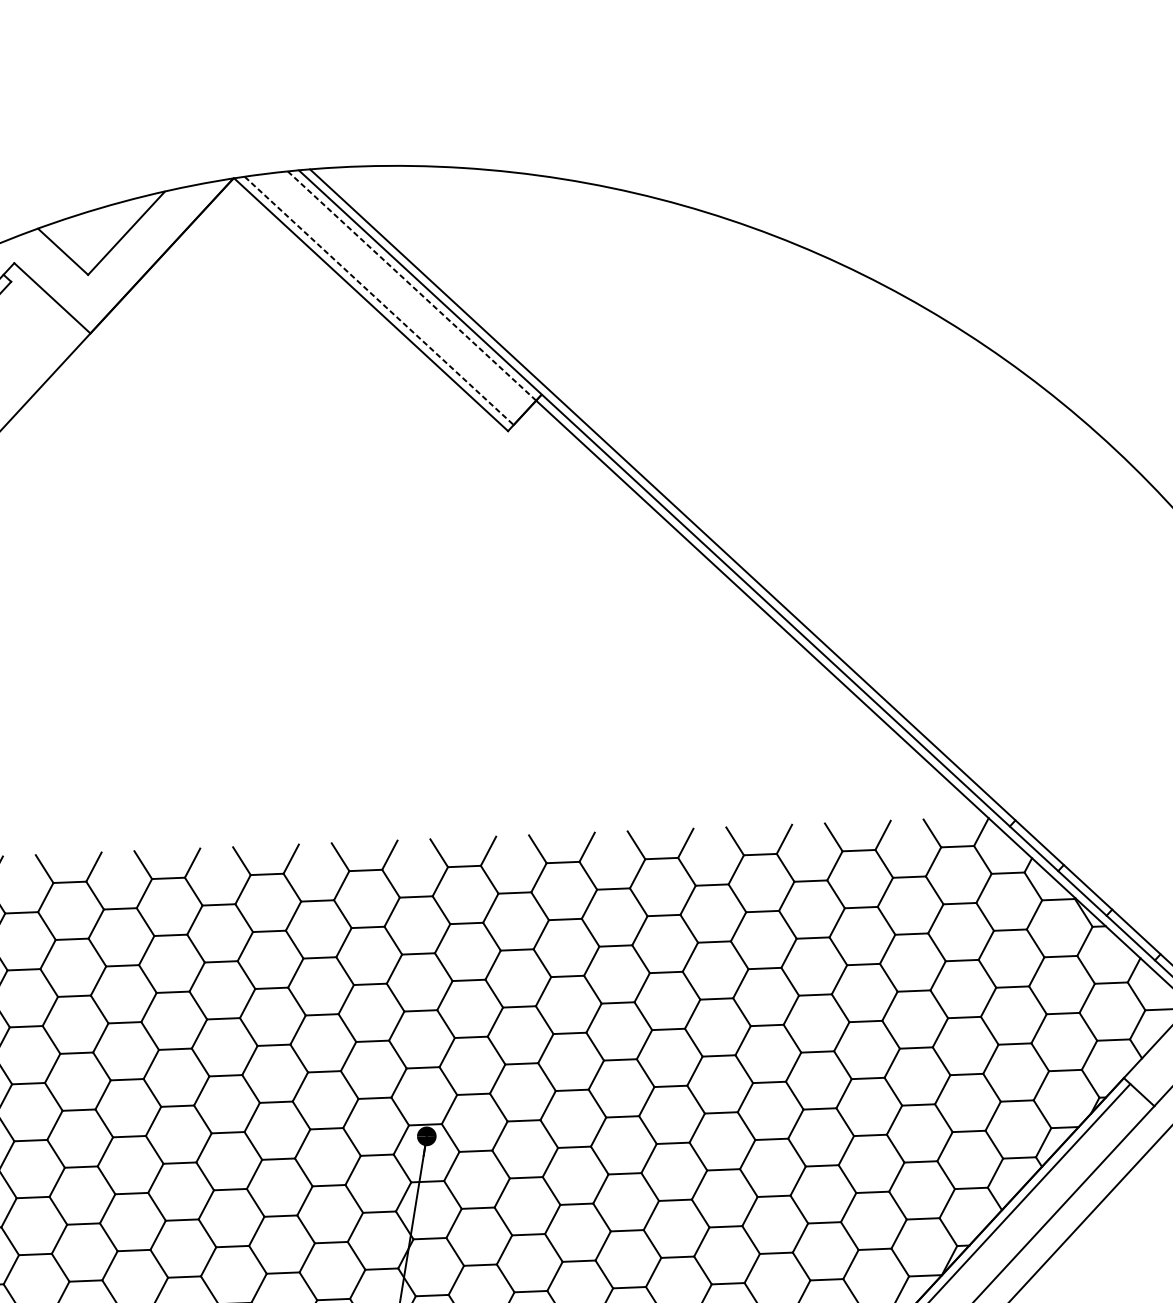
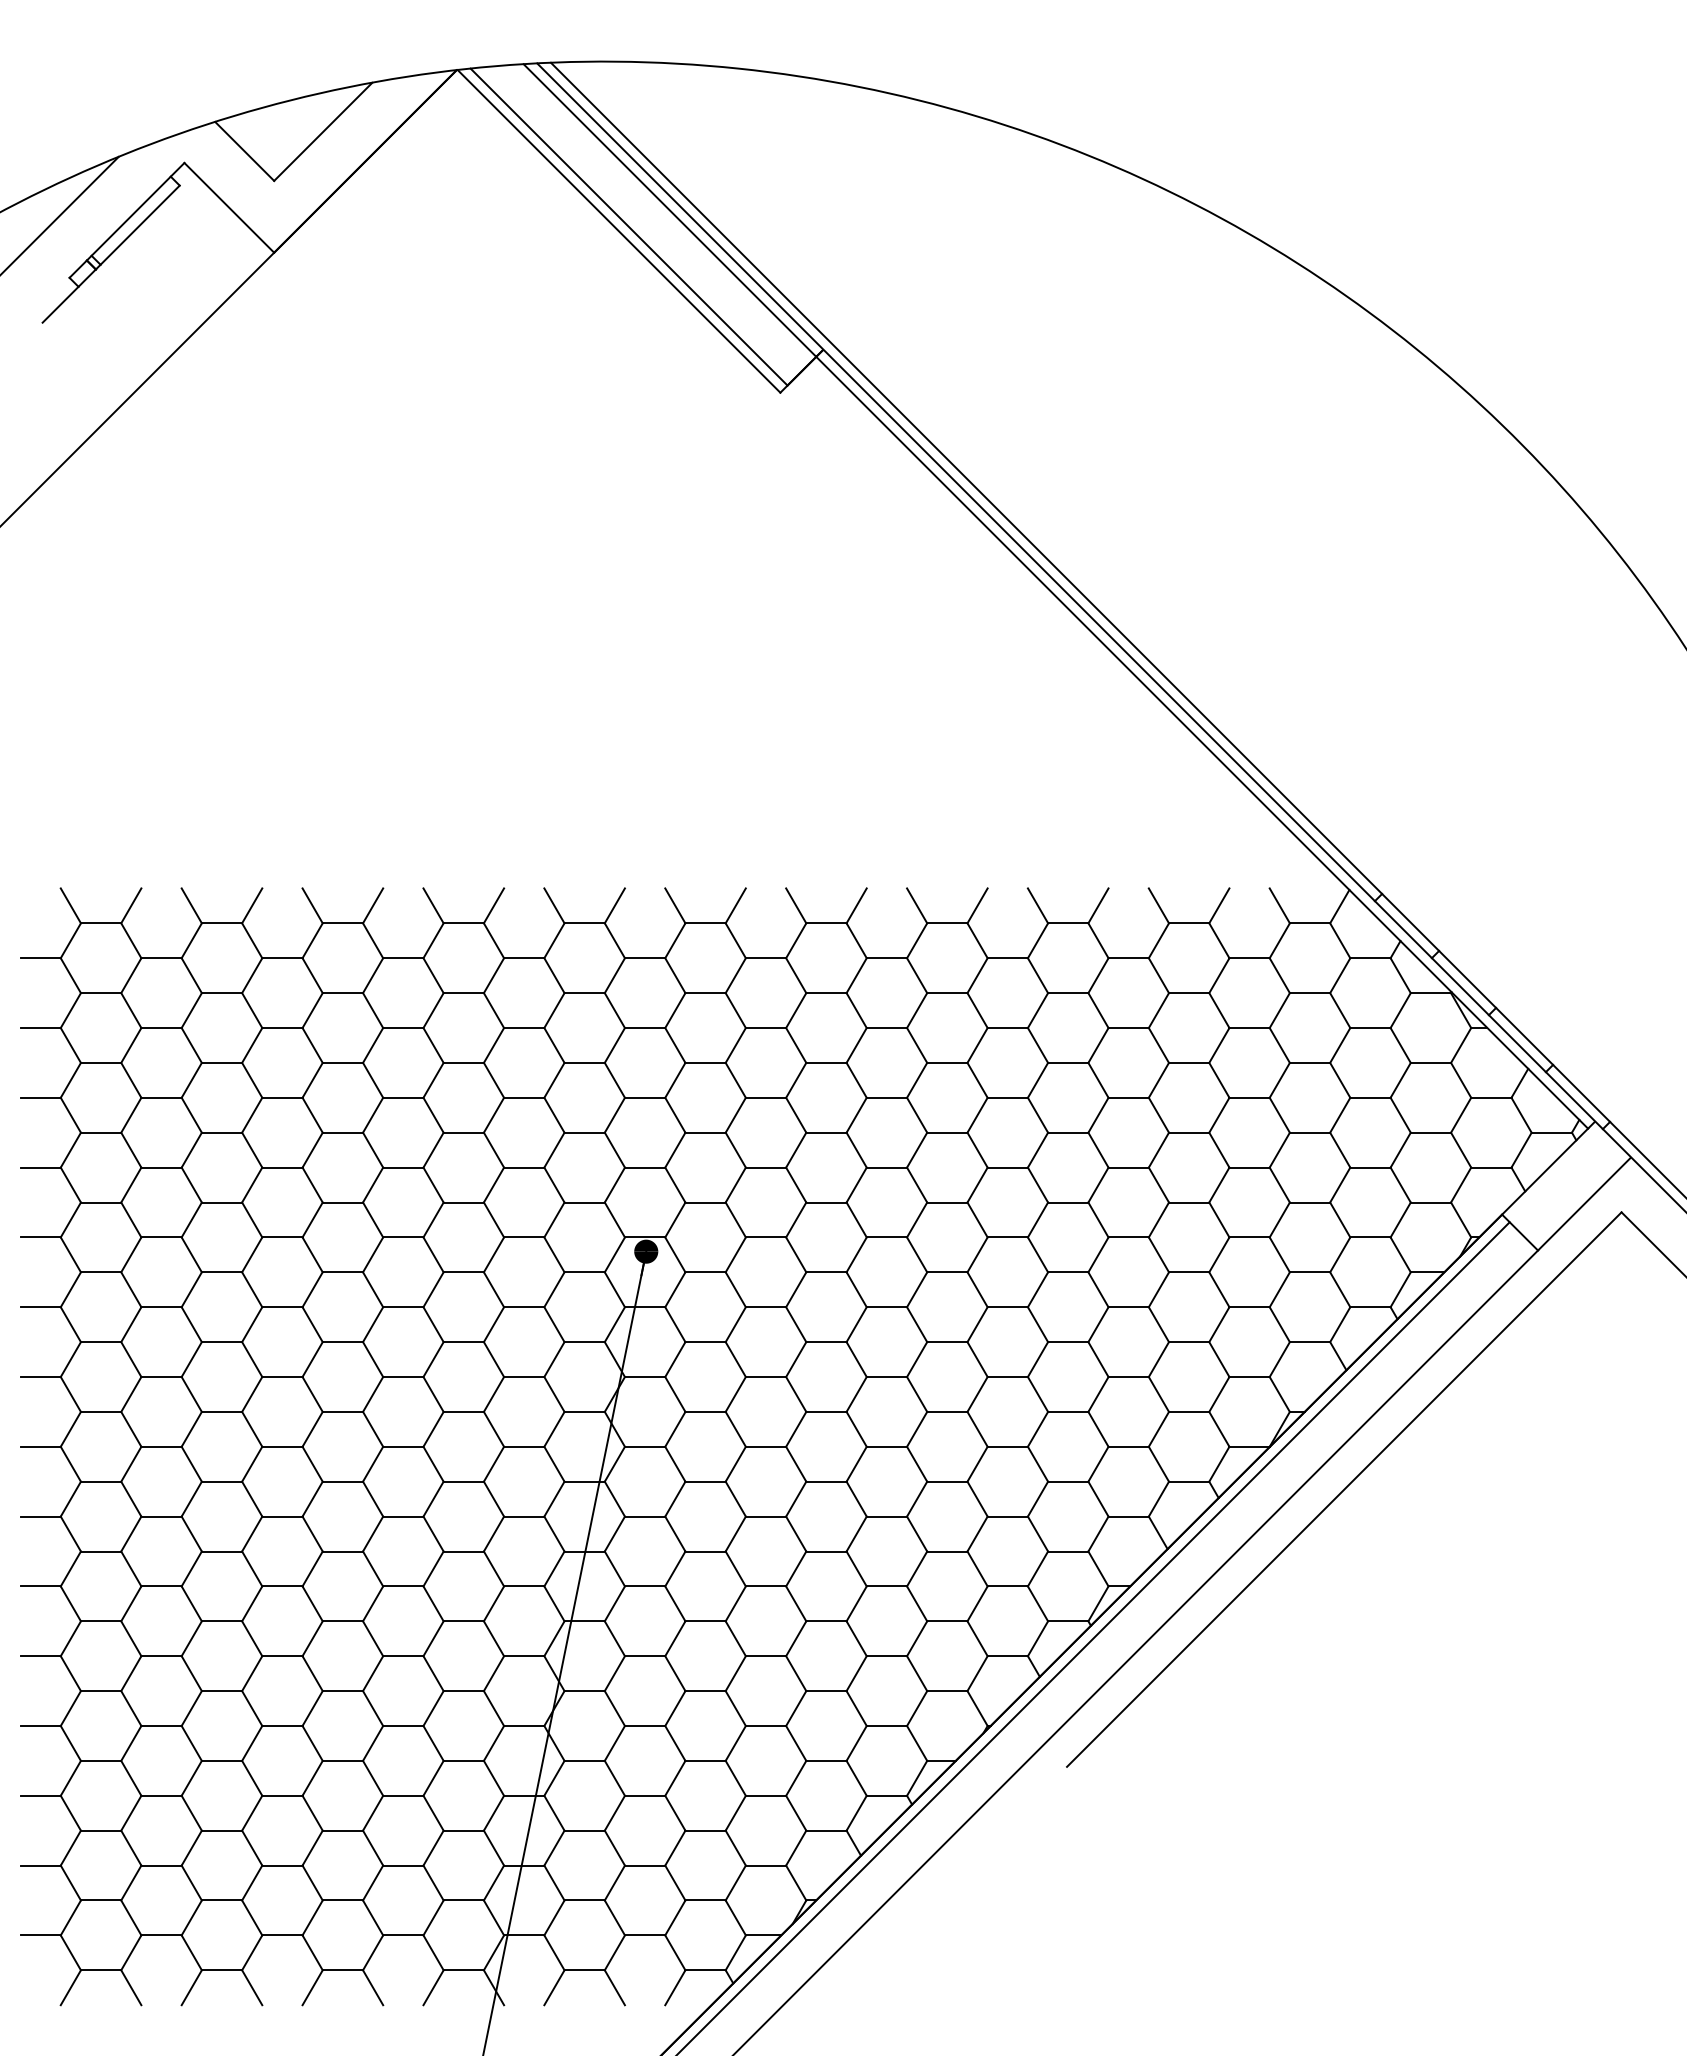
line: (411, 286) -> (669, 210), dashed -> solid
line: (379, 301) -> (629, 227), dashed -> solid

